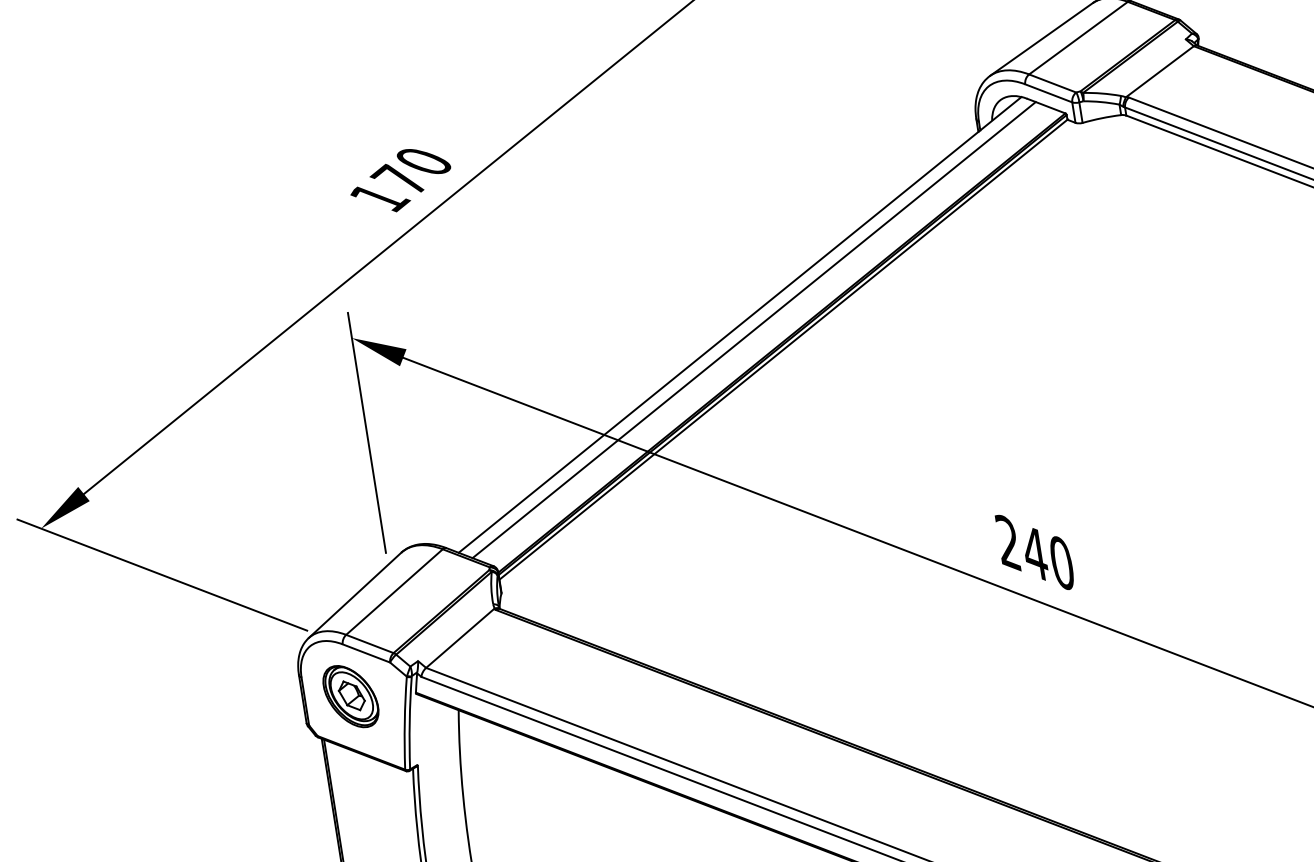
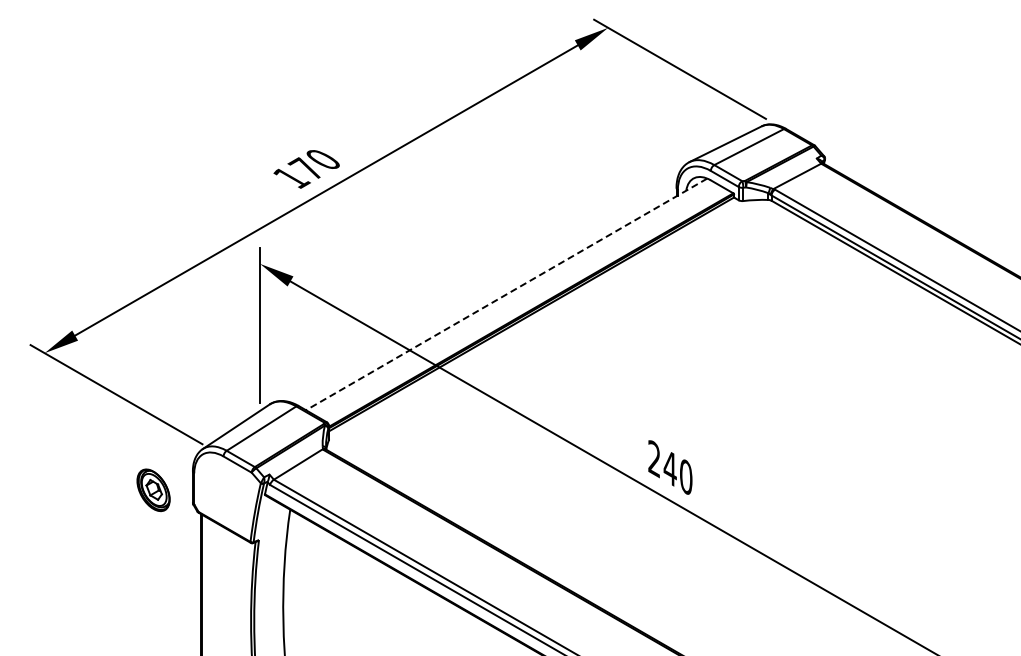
line: (739, 325) -> (506, 294), solid -> dashed
line: (753, 330) -> (514, 299), removed
part: (350, 696) -> (153, 490), moved

